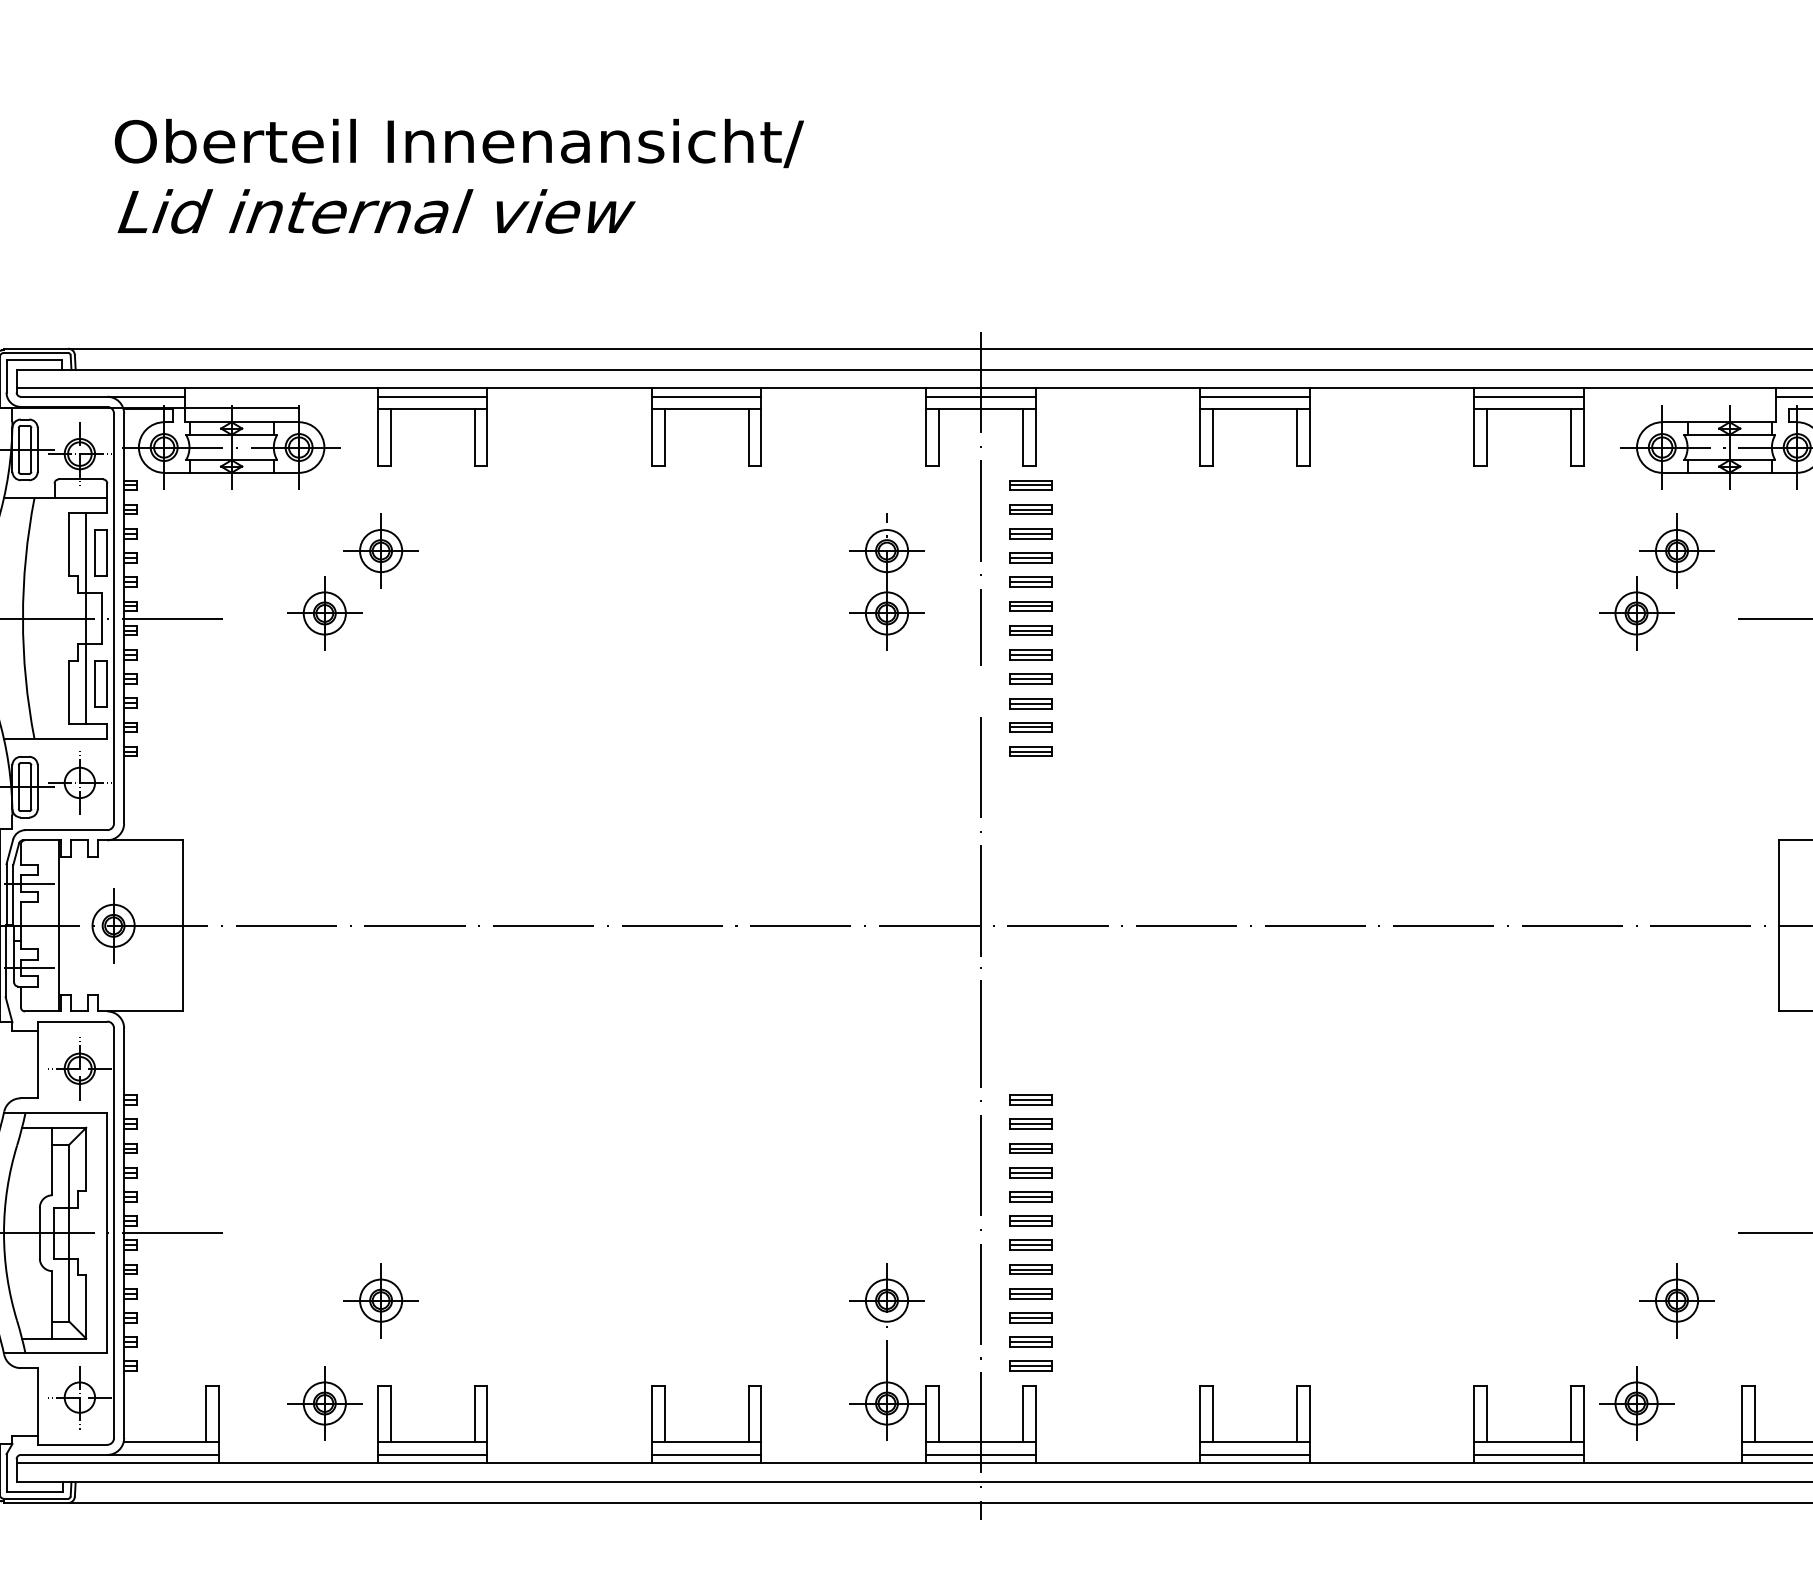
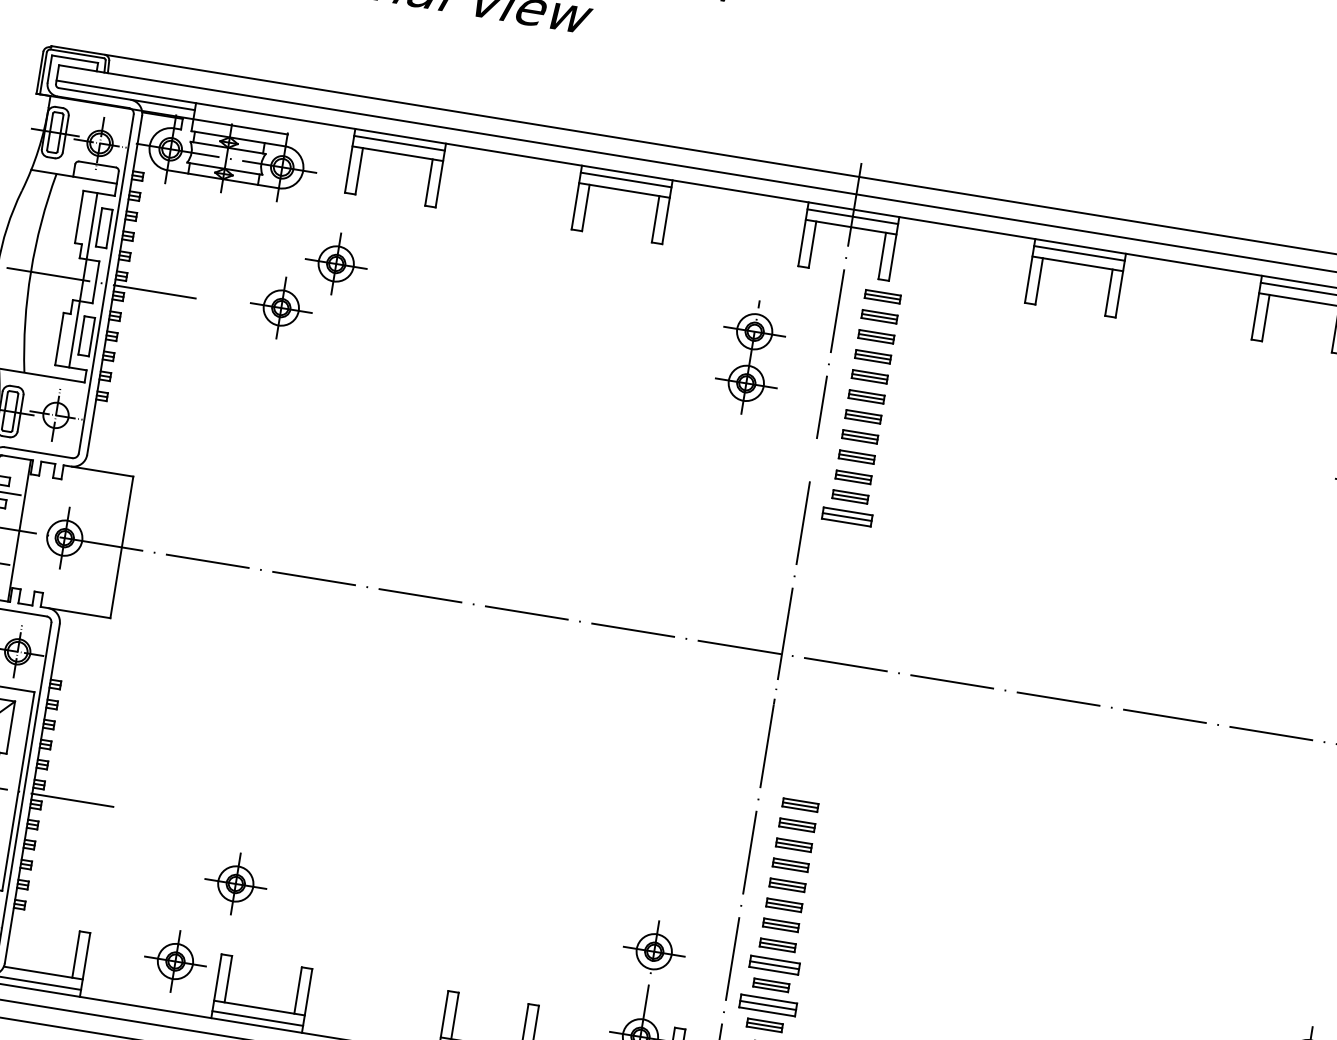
part: (1030, 751) -> (846, 516), size x1.4
part: (1030, 1293) -> (773, 965), size x1.4
part: (1030, 1341) -> (767, 1004), size x1.6

